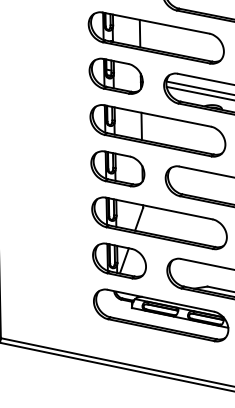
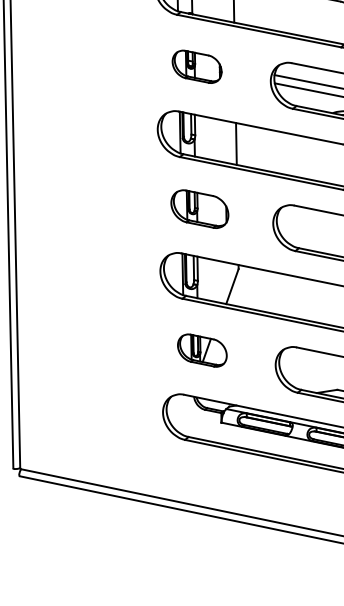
part: (115, 75) -> (196, 65), size x0.6
part: (117, 168) -> (199, 208), size x0.7
part: (119, 260) -> (202, 349), size x0.6

